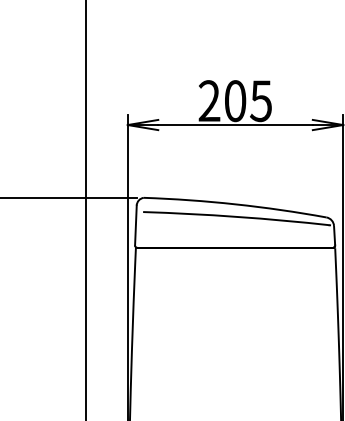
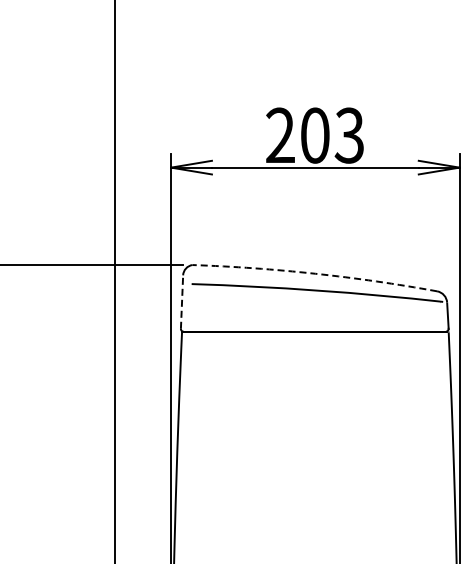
text: (260, 101) -> (348, 135), 205 -> 203
arc: (235, 204) -> (315, 273), solid -> dashed
line: (136, 225) -> (182, 302), solid -> dashed

